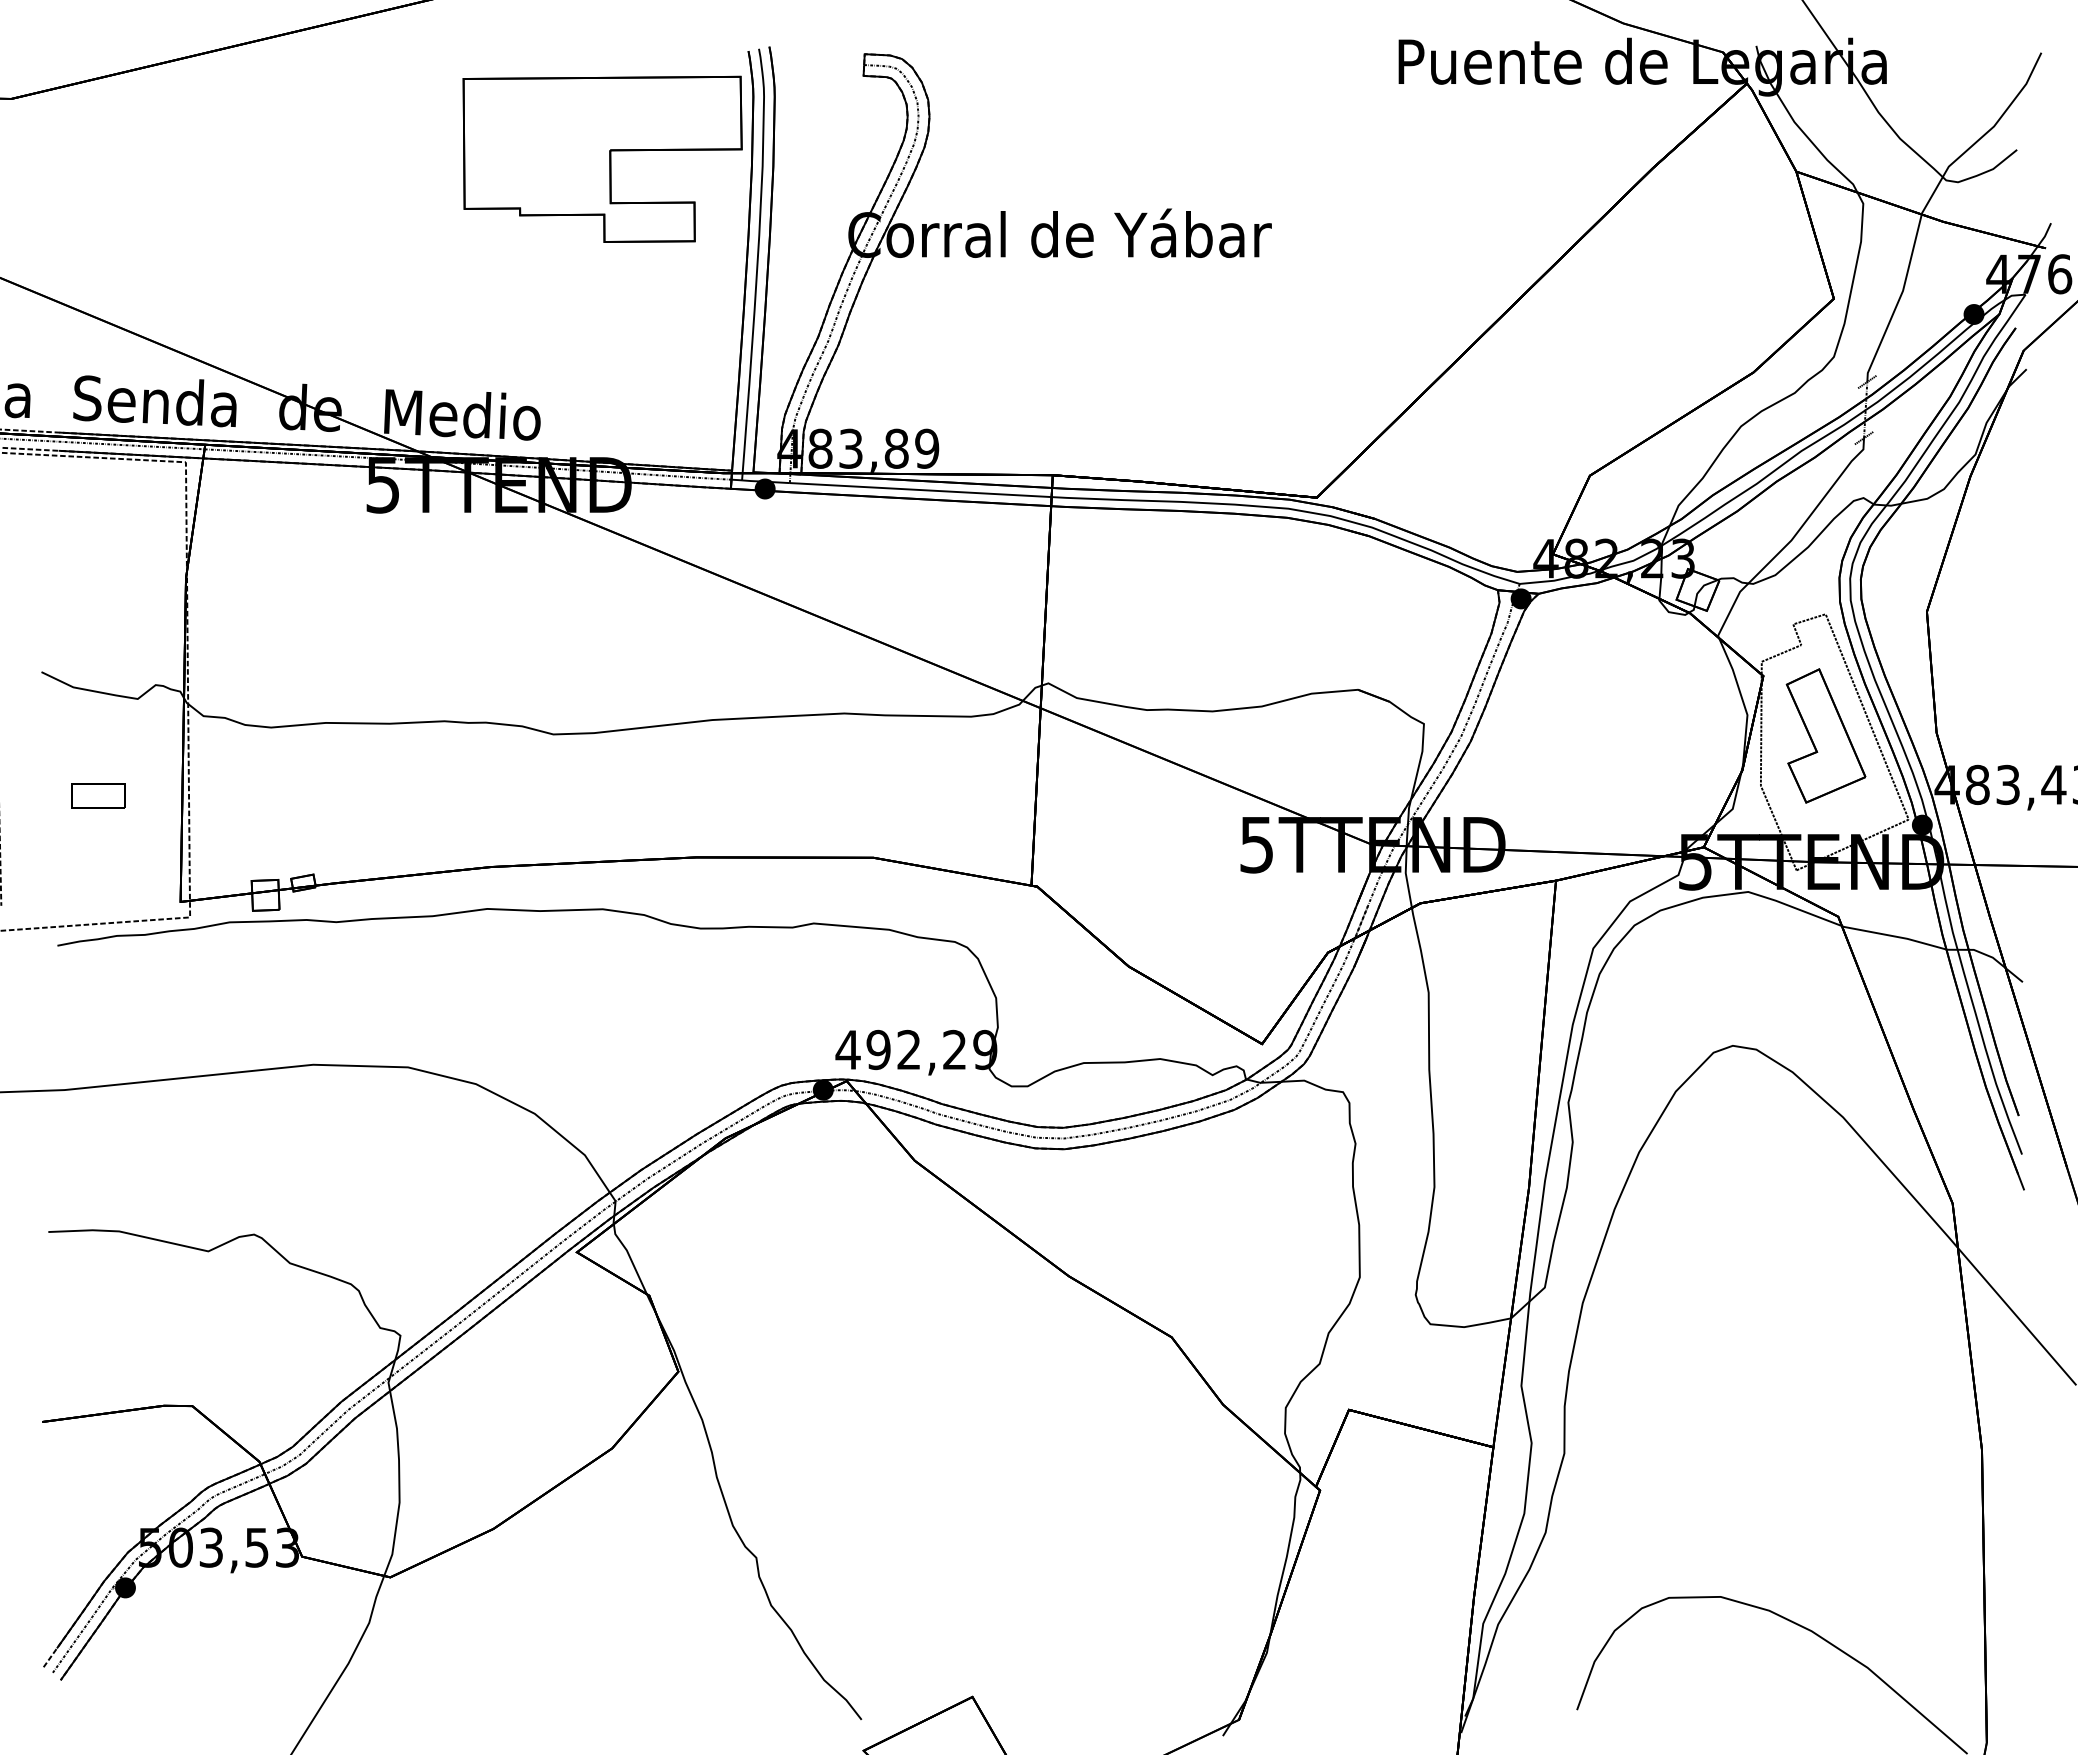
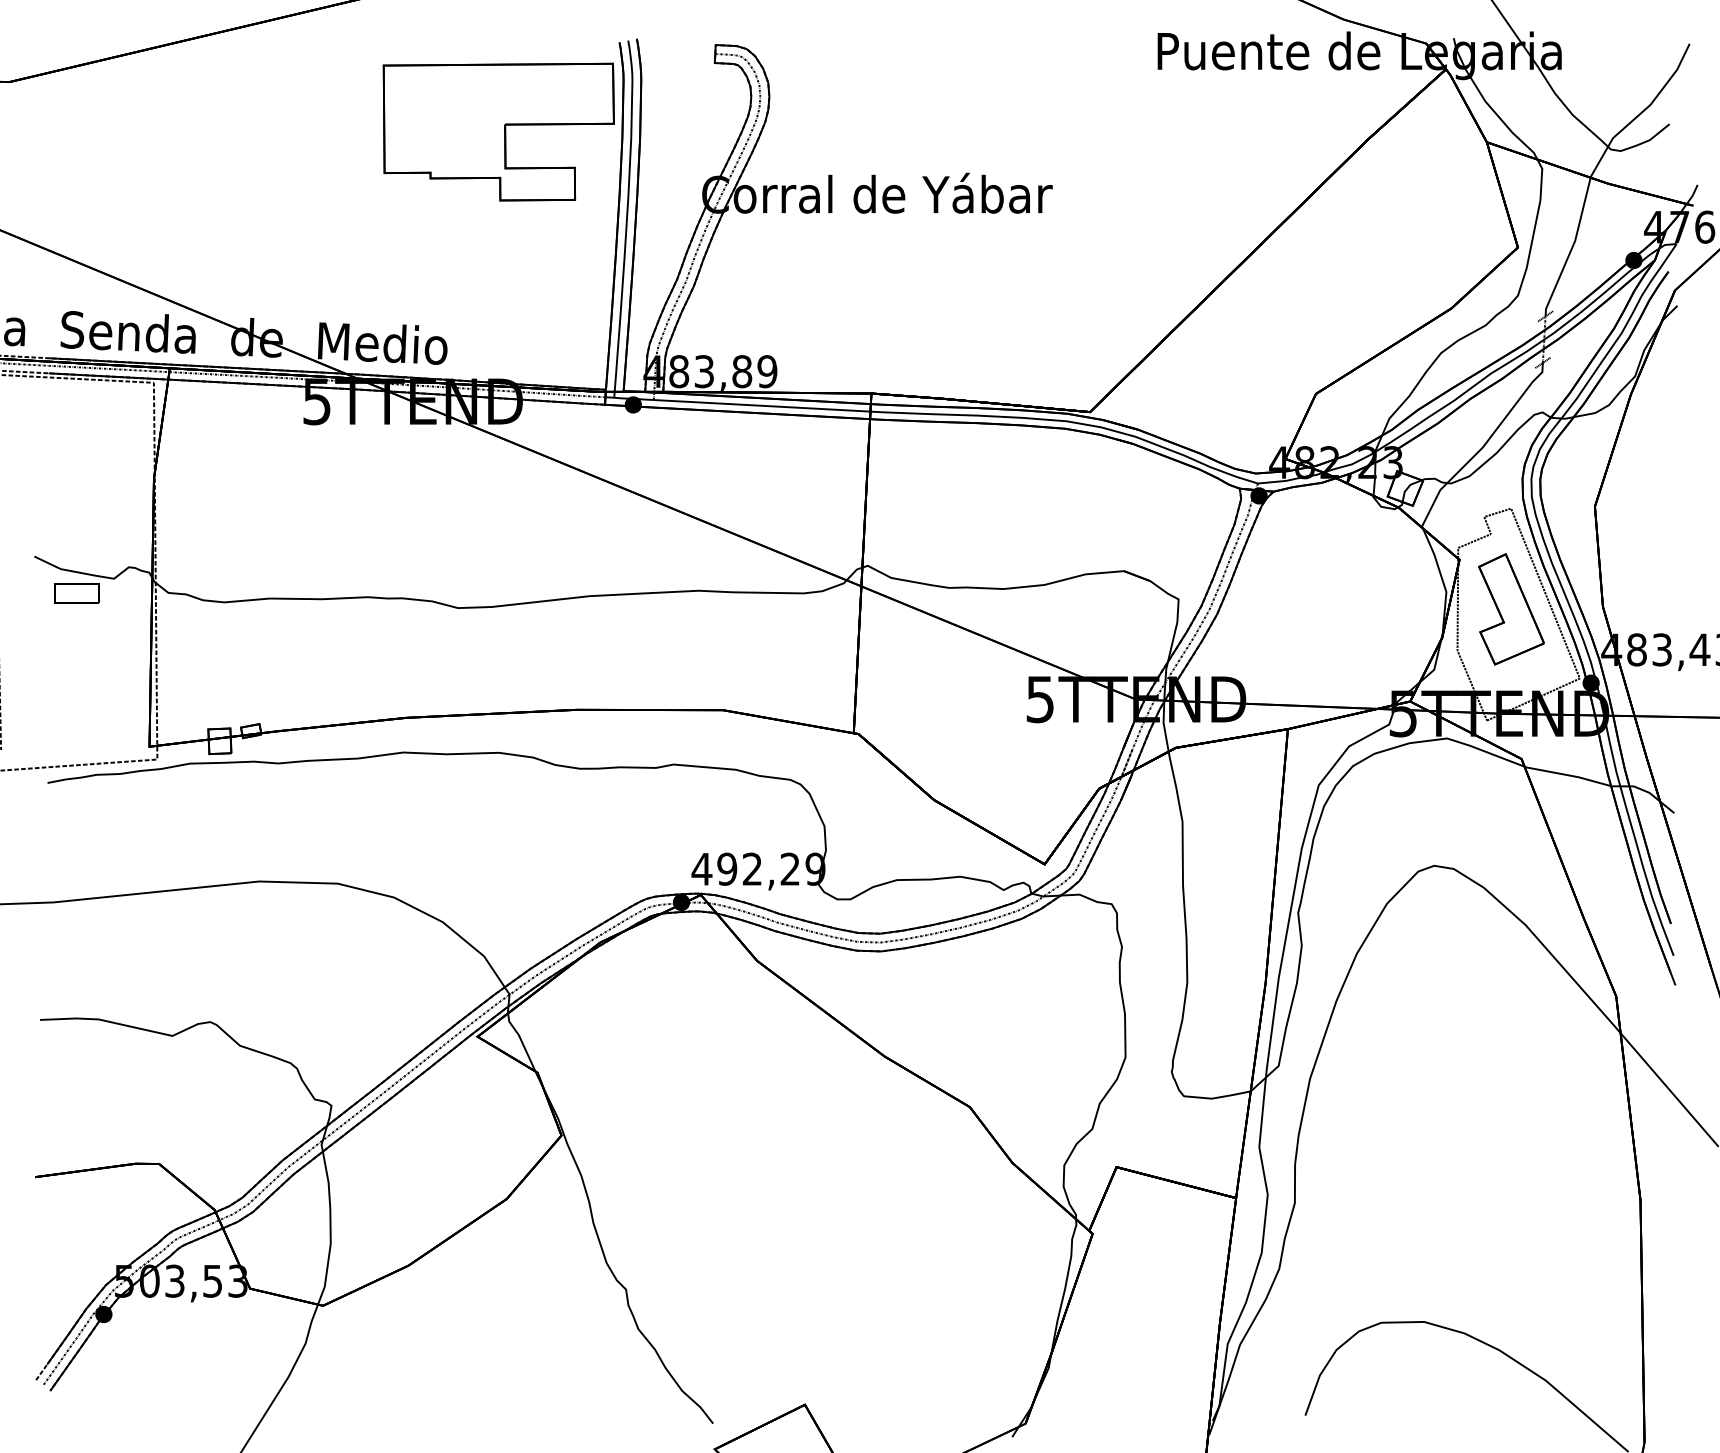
part: (98, 795) -> (77, 593), moved

